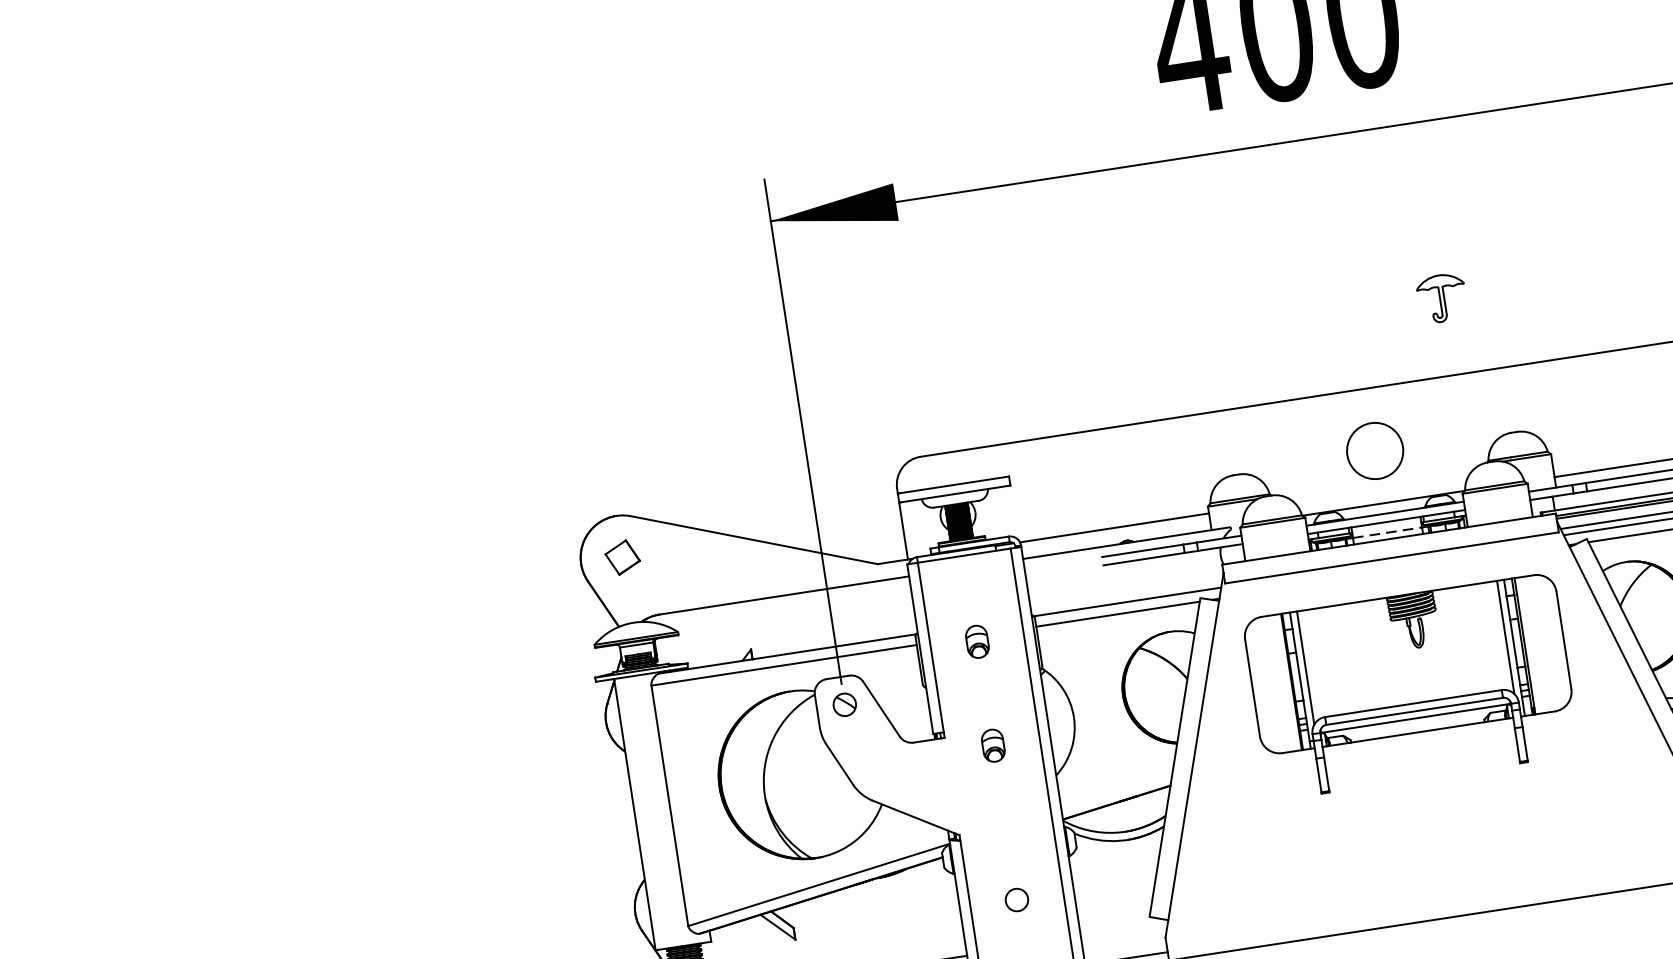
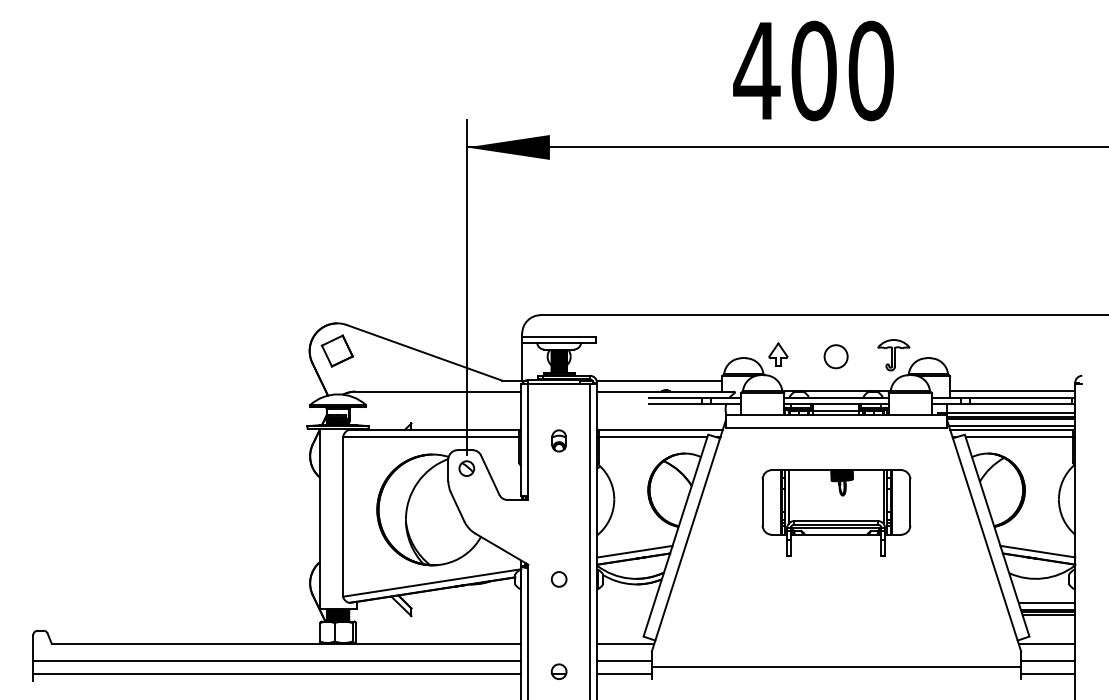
part: (1441, 298) -> (893, 355), moved
circle: (1374, 451) -> (835, 356), size x0.62
part: (1287, 461) -> (778, 354), added
line: (1387, 532) -> (836, 410), dashed -> solid
part: (621, 556) -> (336, 350), size x1.43
part: (1411, 685) -> (836, 512), size x0.71
part: (992, 745) -> (558, 509), removed
line: (1116, 790) -> (634, 551), added
circle: (1015, 900) -> (558, 579), moved
line: (1124, 931) -> (625, 643), added

